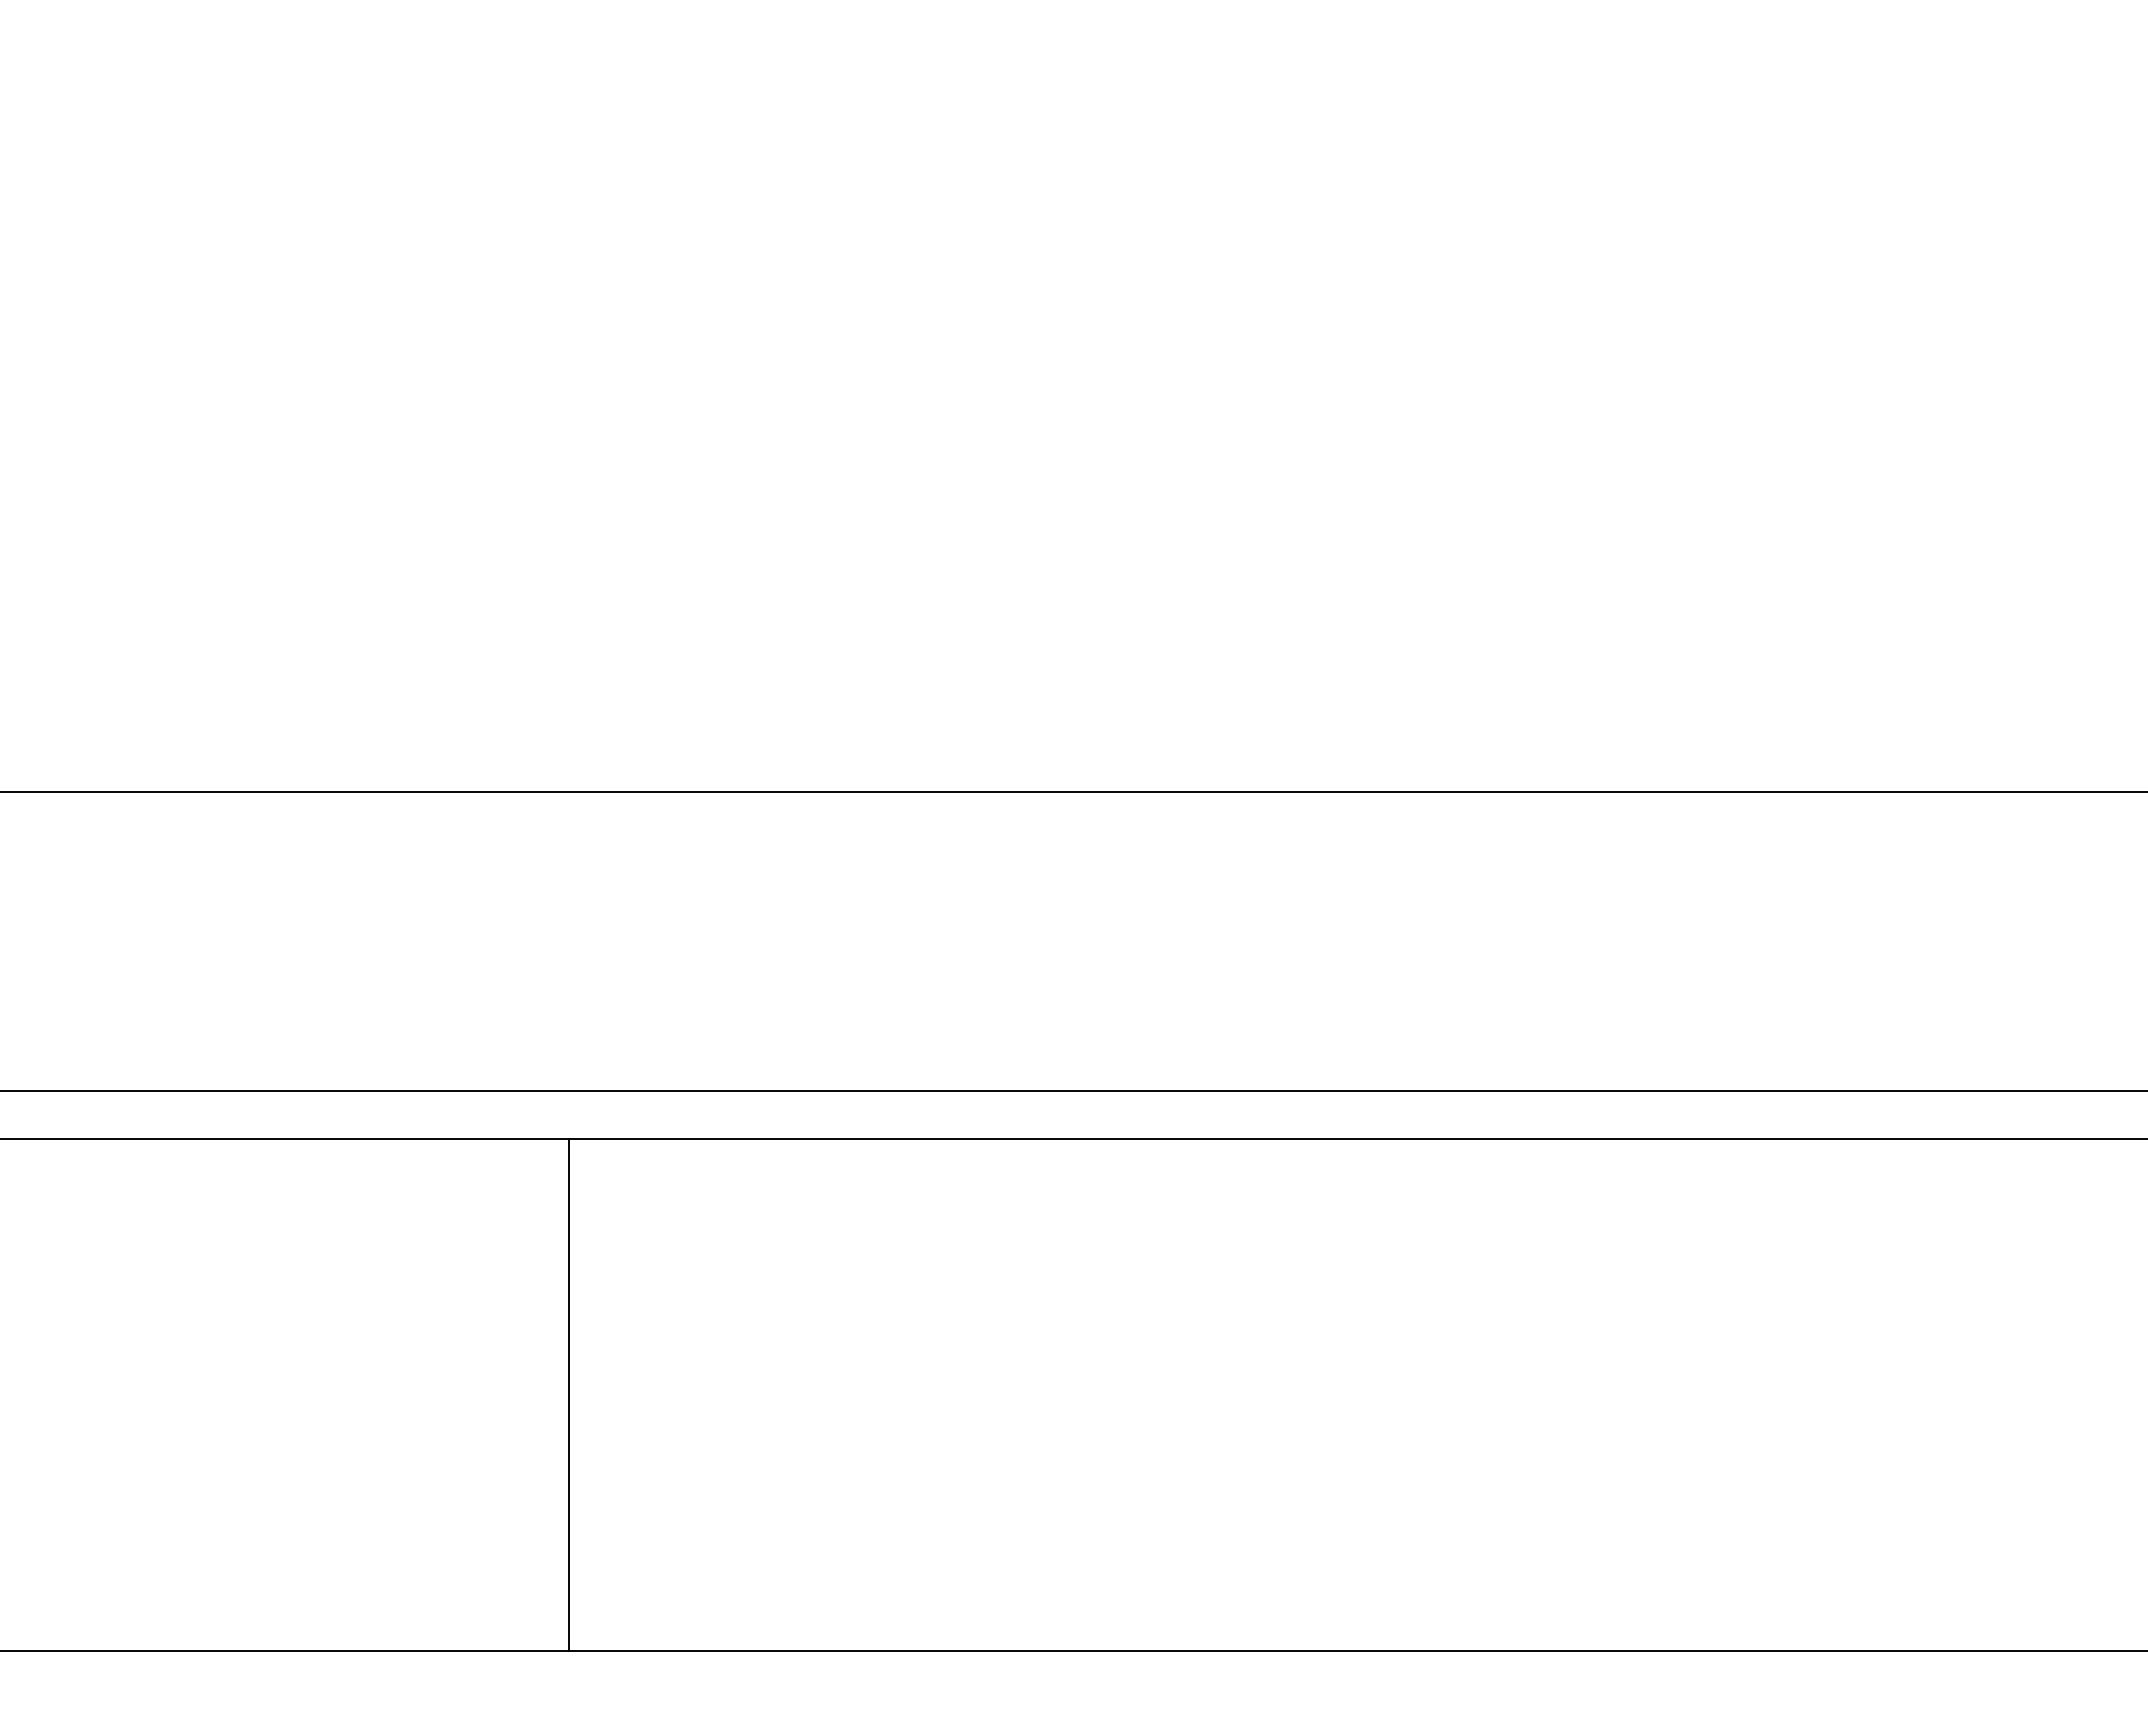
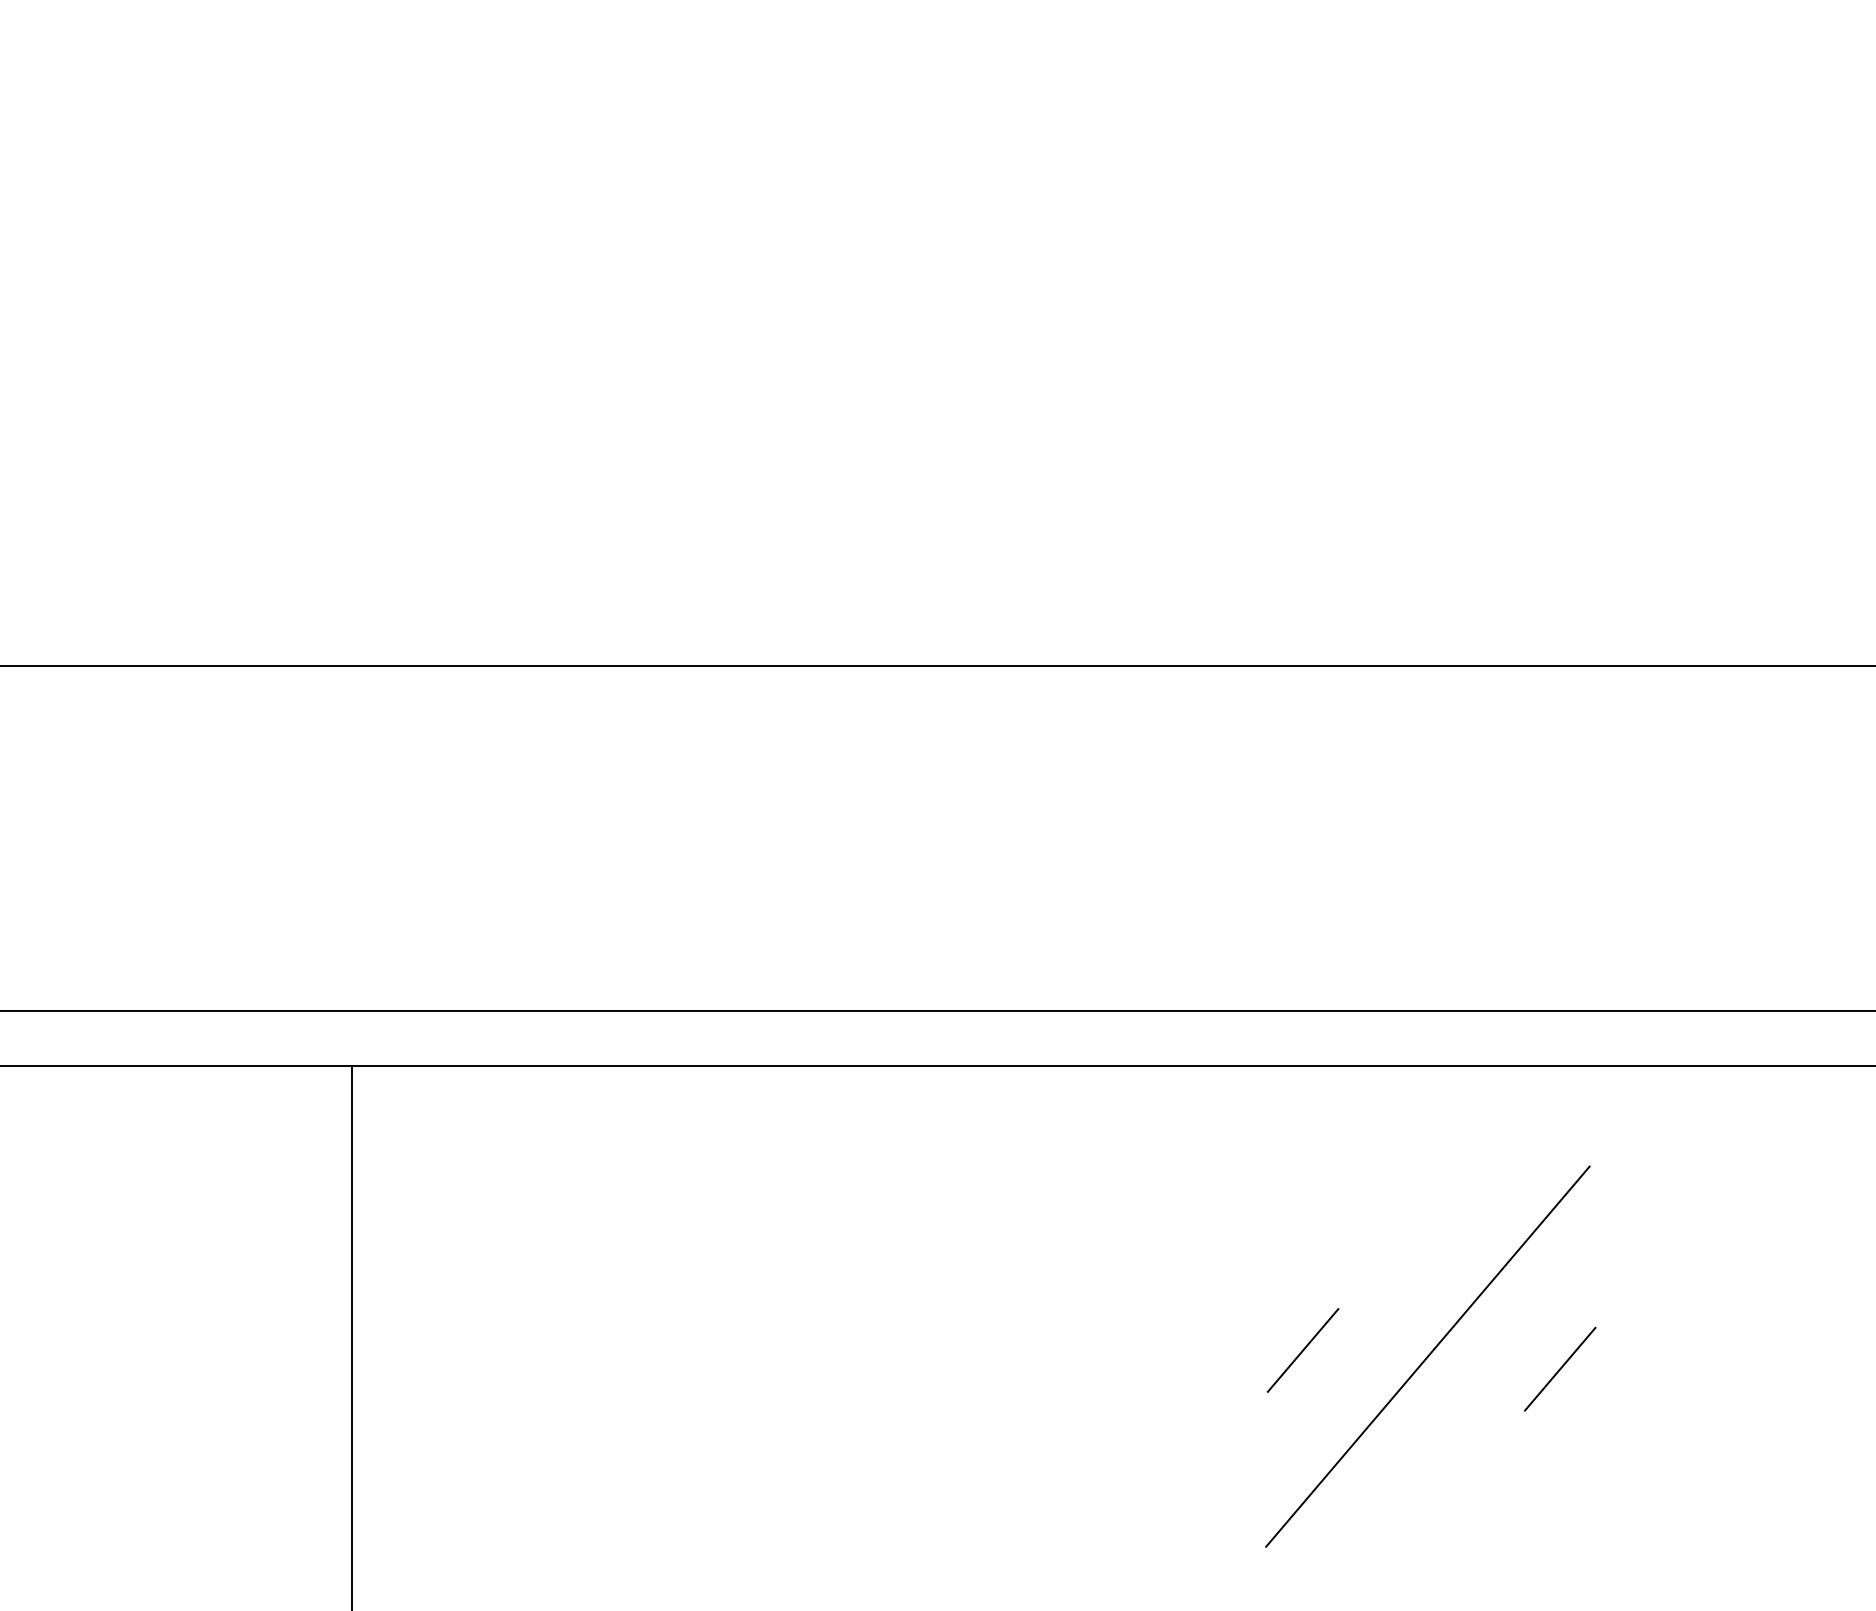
line: (1390, 1384) -> (1302, 1350), added
line: (1499, 1389) -> (1428, 1356), added
line: (1613, 1400) -> (1560, 1369), added

